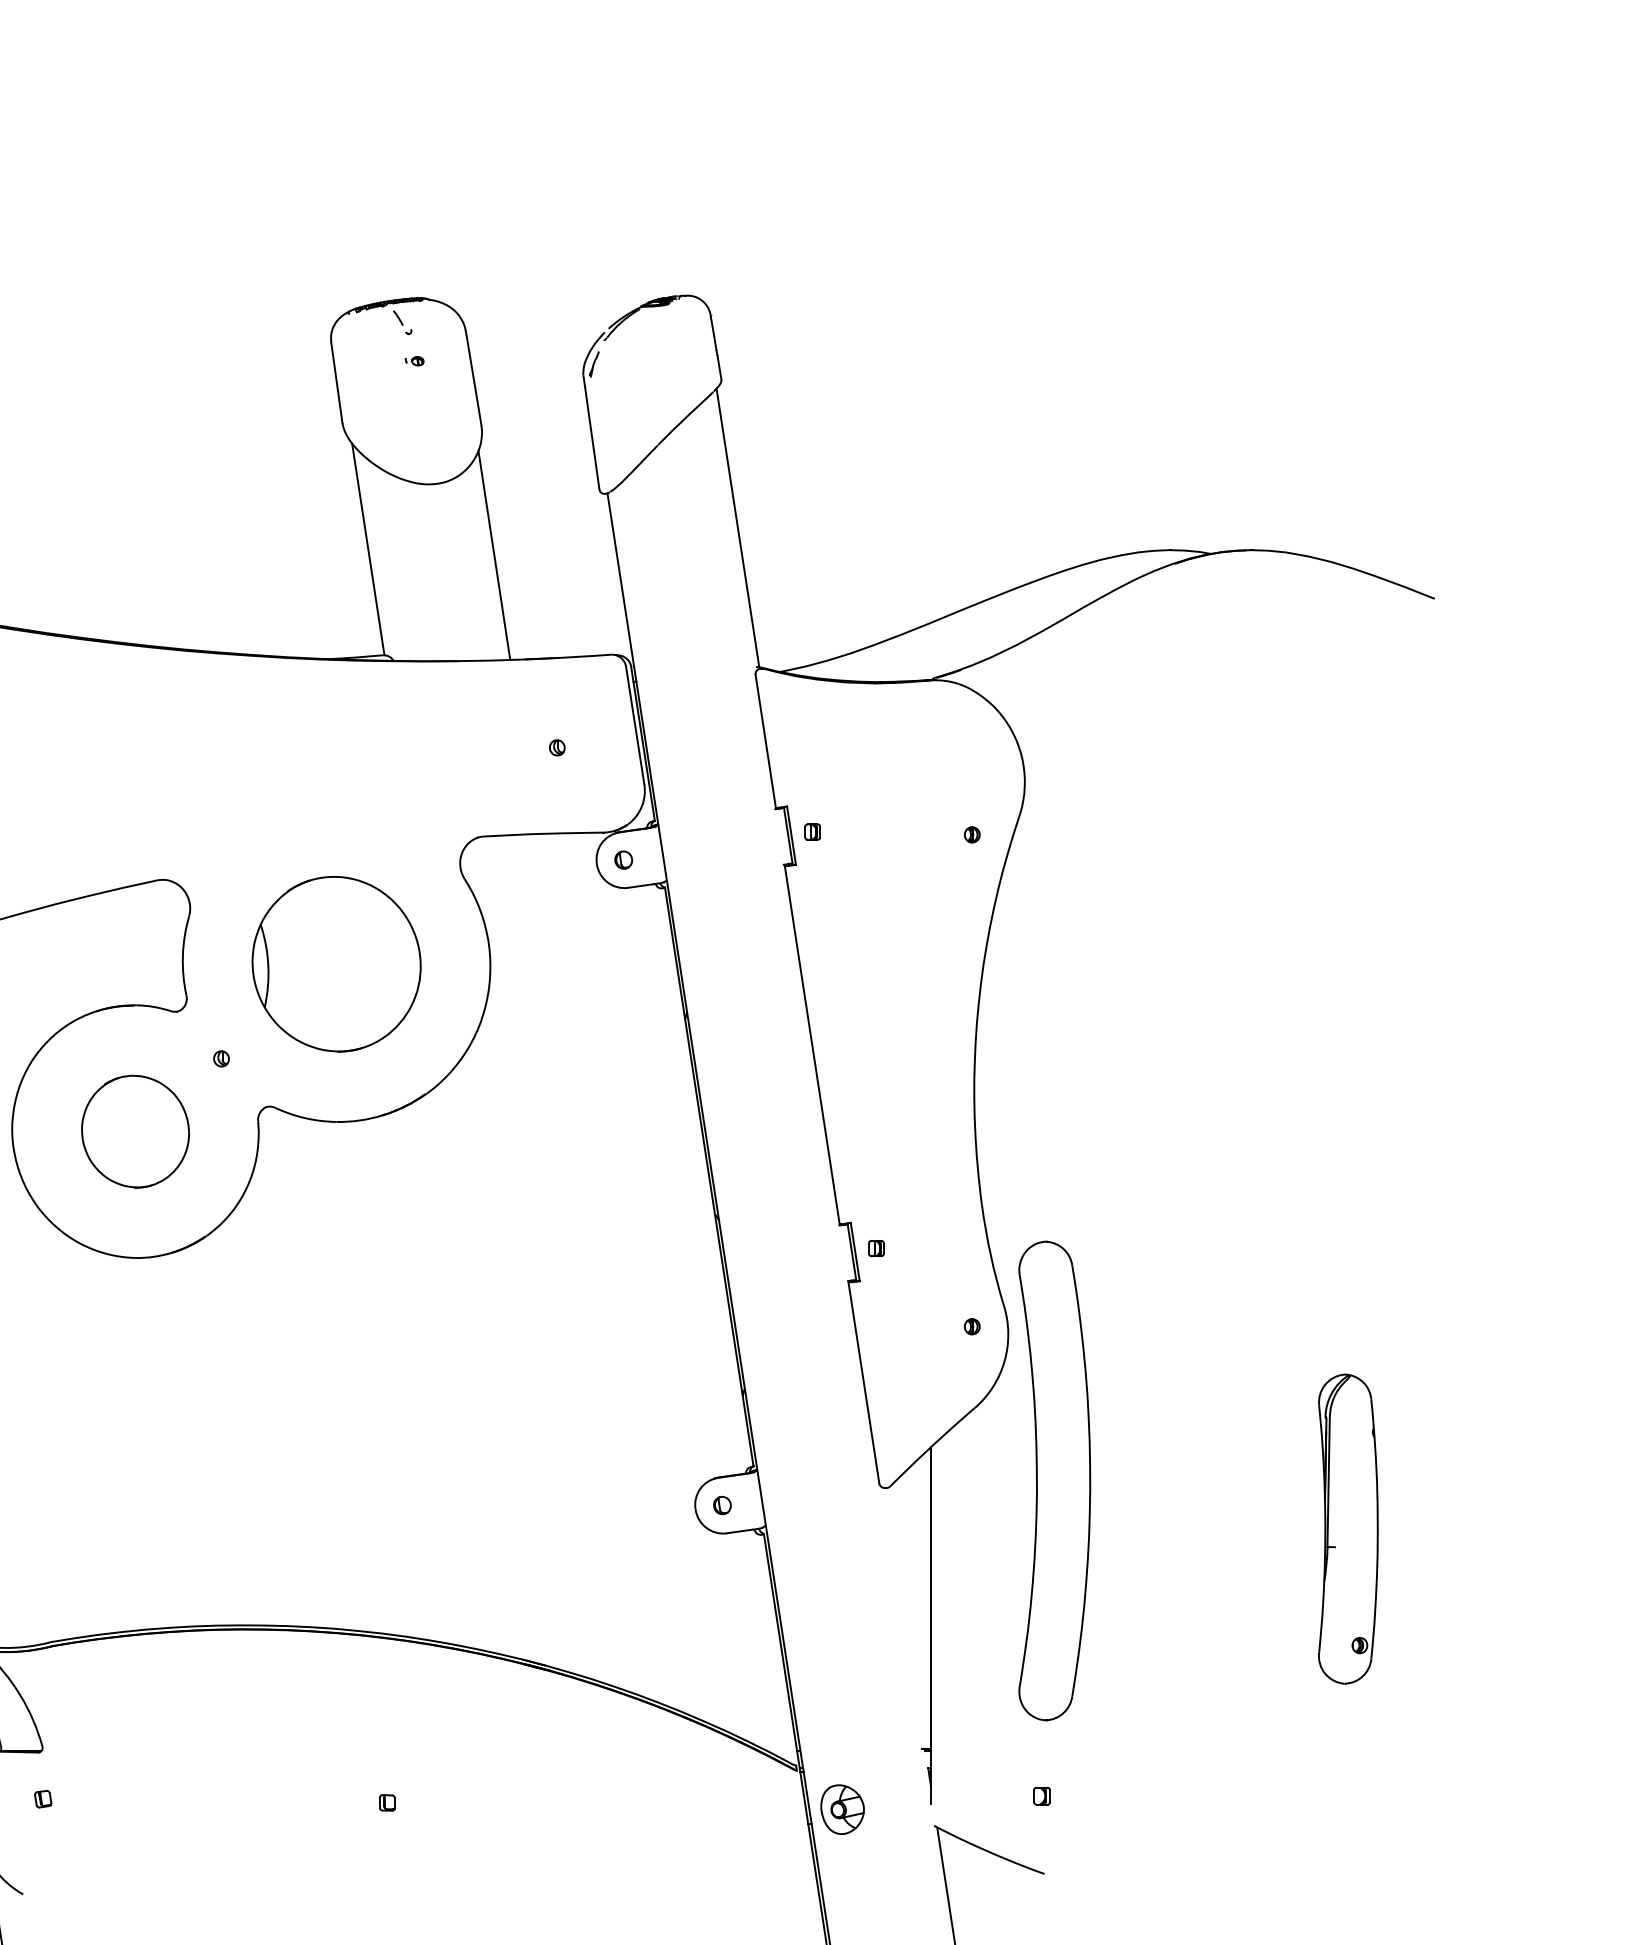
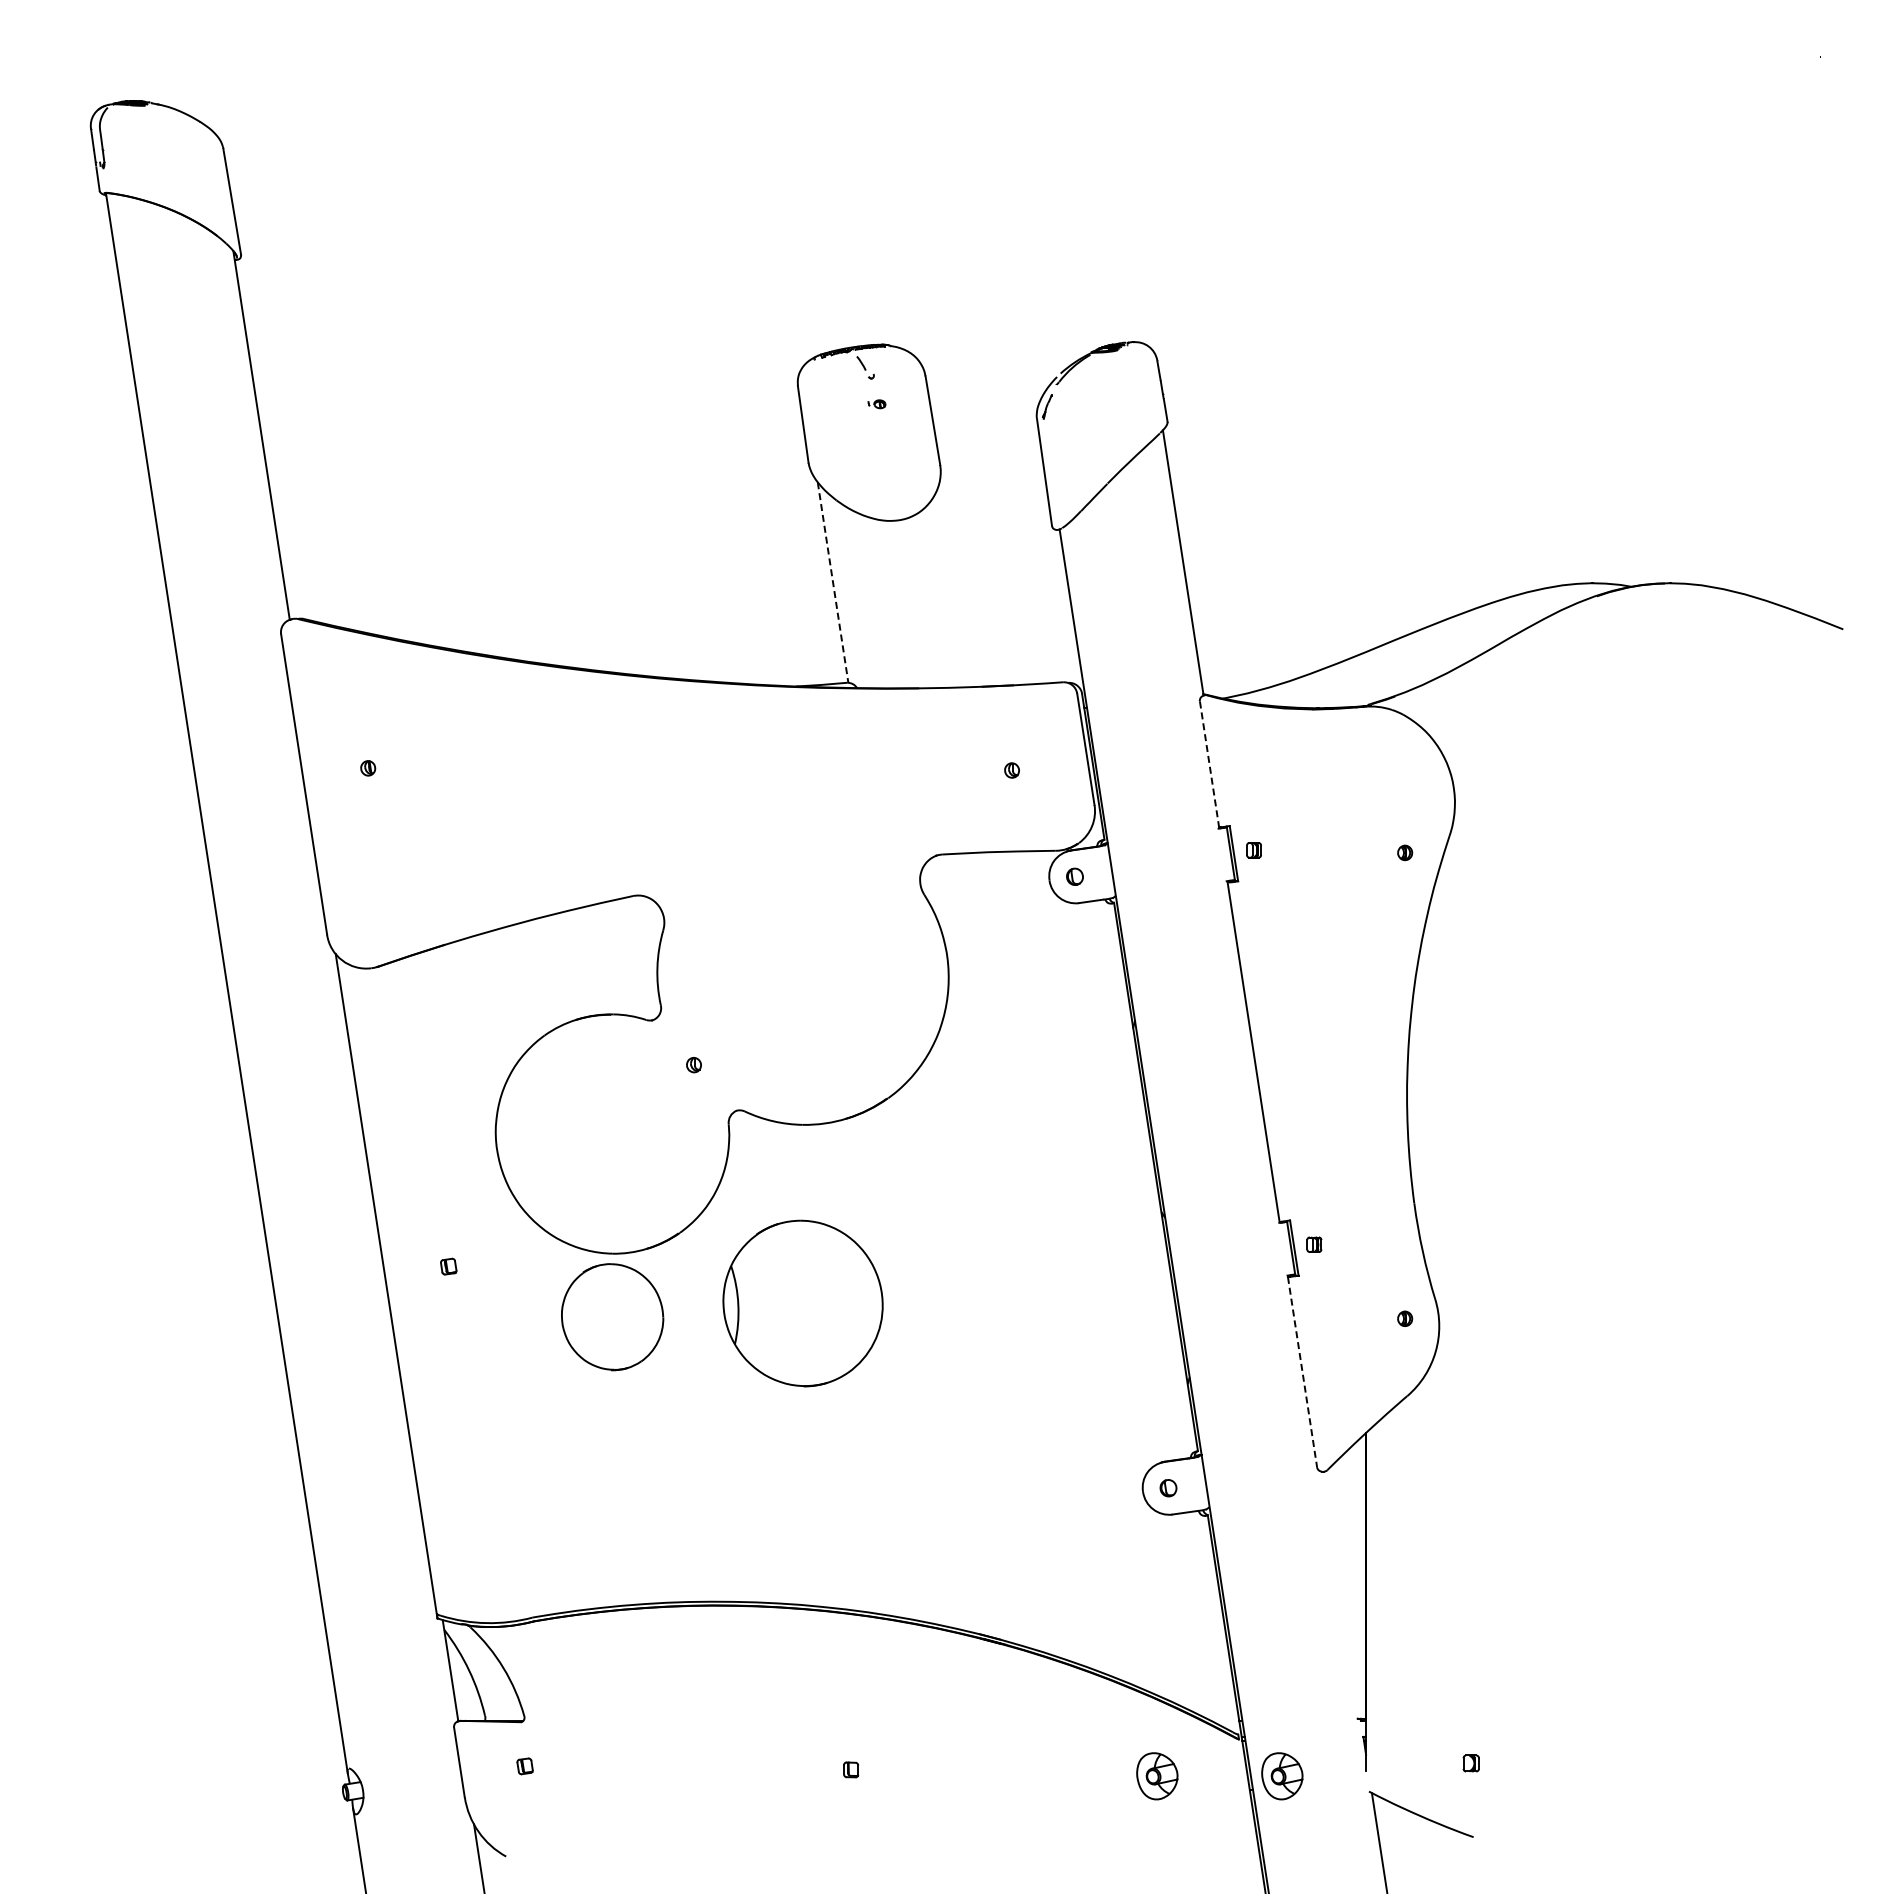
line: (368, 550) -> (833, 583), solid -> dashed
line: (494, 555) -> (952, 588), removed
line: (765, 741) -> (1209, 764), solid -> dashed
part: (336, 964) -> (802, 1303), moved
part: (135, 1132) -> (612, 1317), moved
line: (863, 1383) -> (1302, 1372), solid -> dashed
part: (1053, 1480) -> (1482, 1464), removed
part: (1348, 1529) -> (1761, 1510), removed
part: (710, 1809) -> (1157, 1776), added

